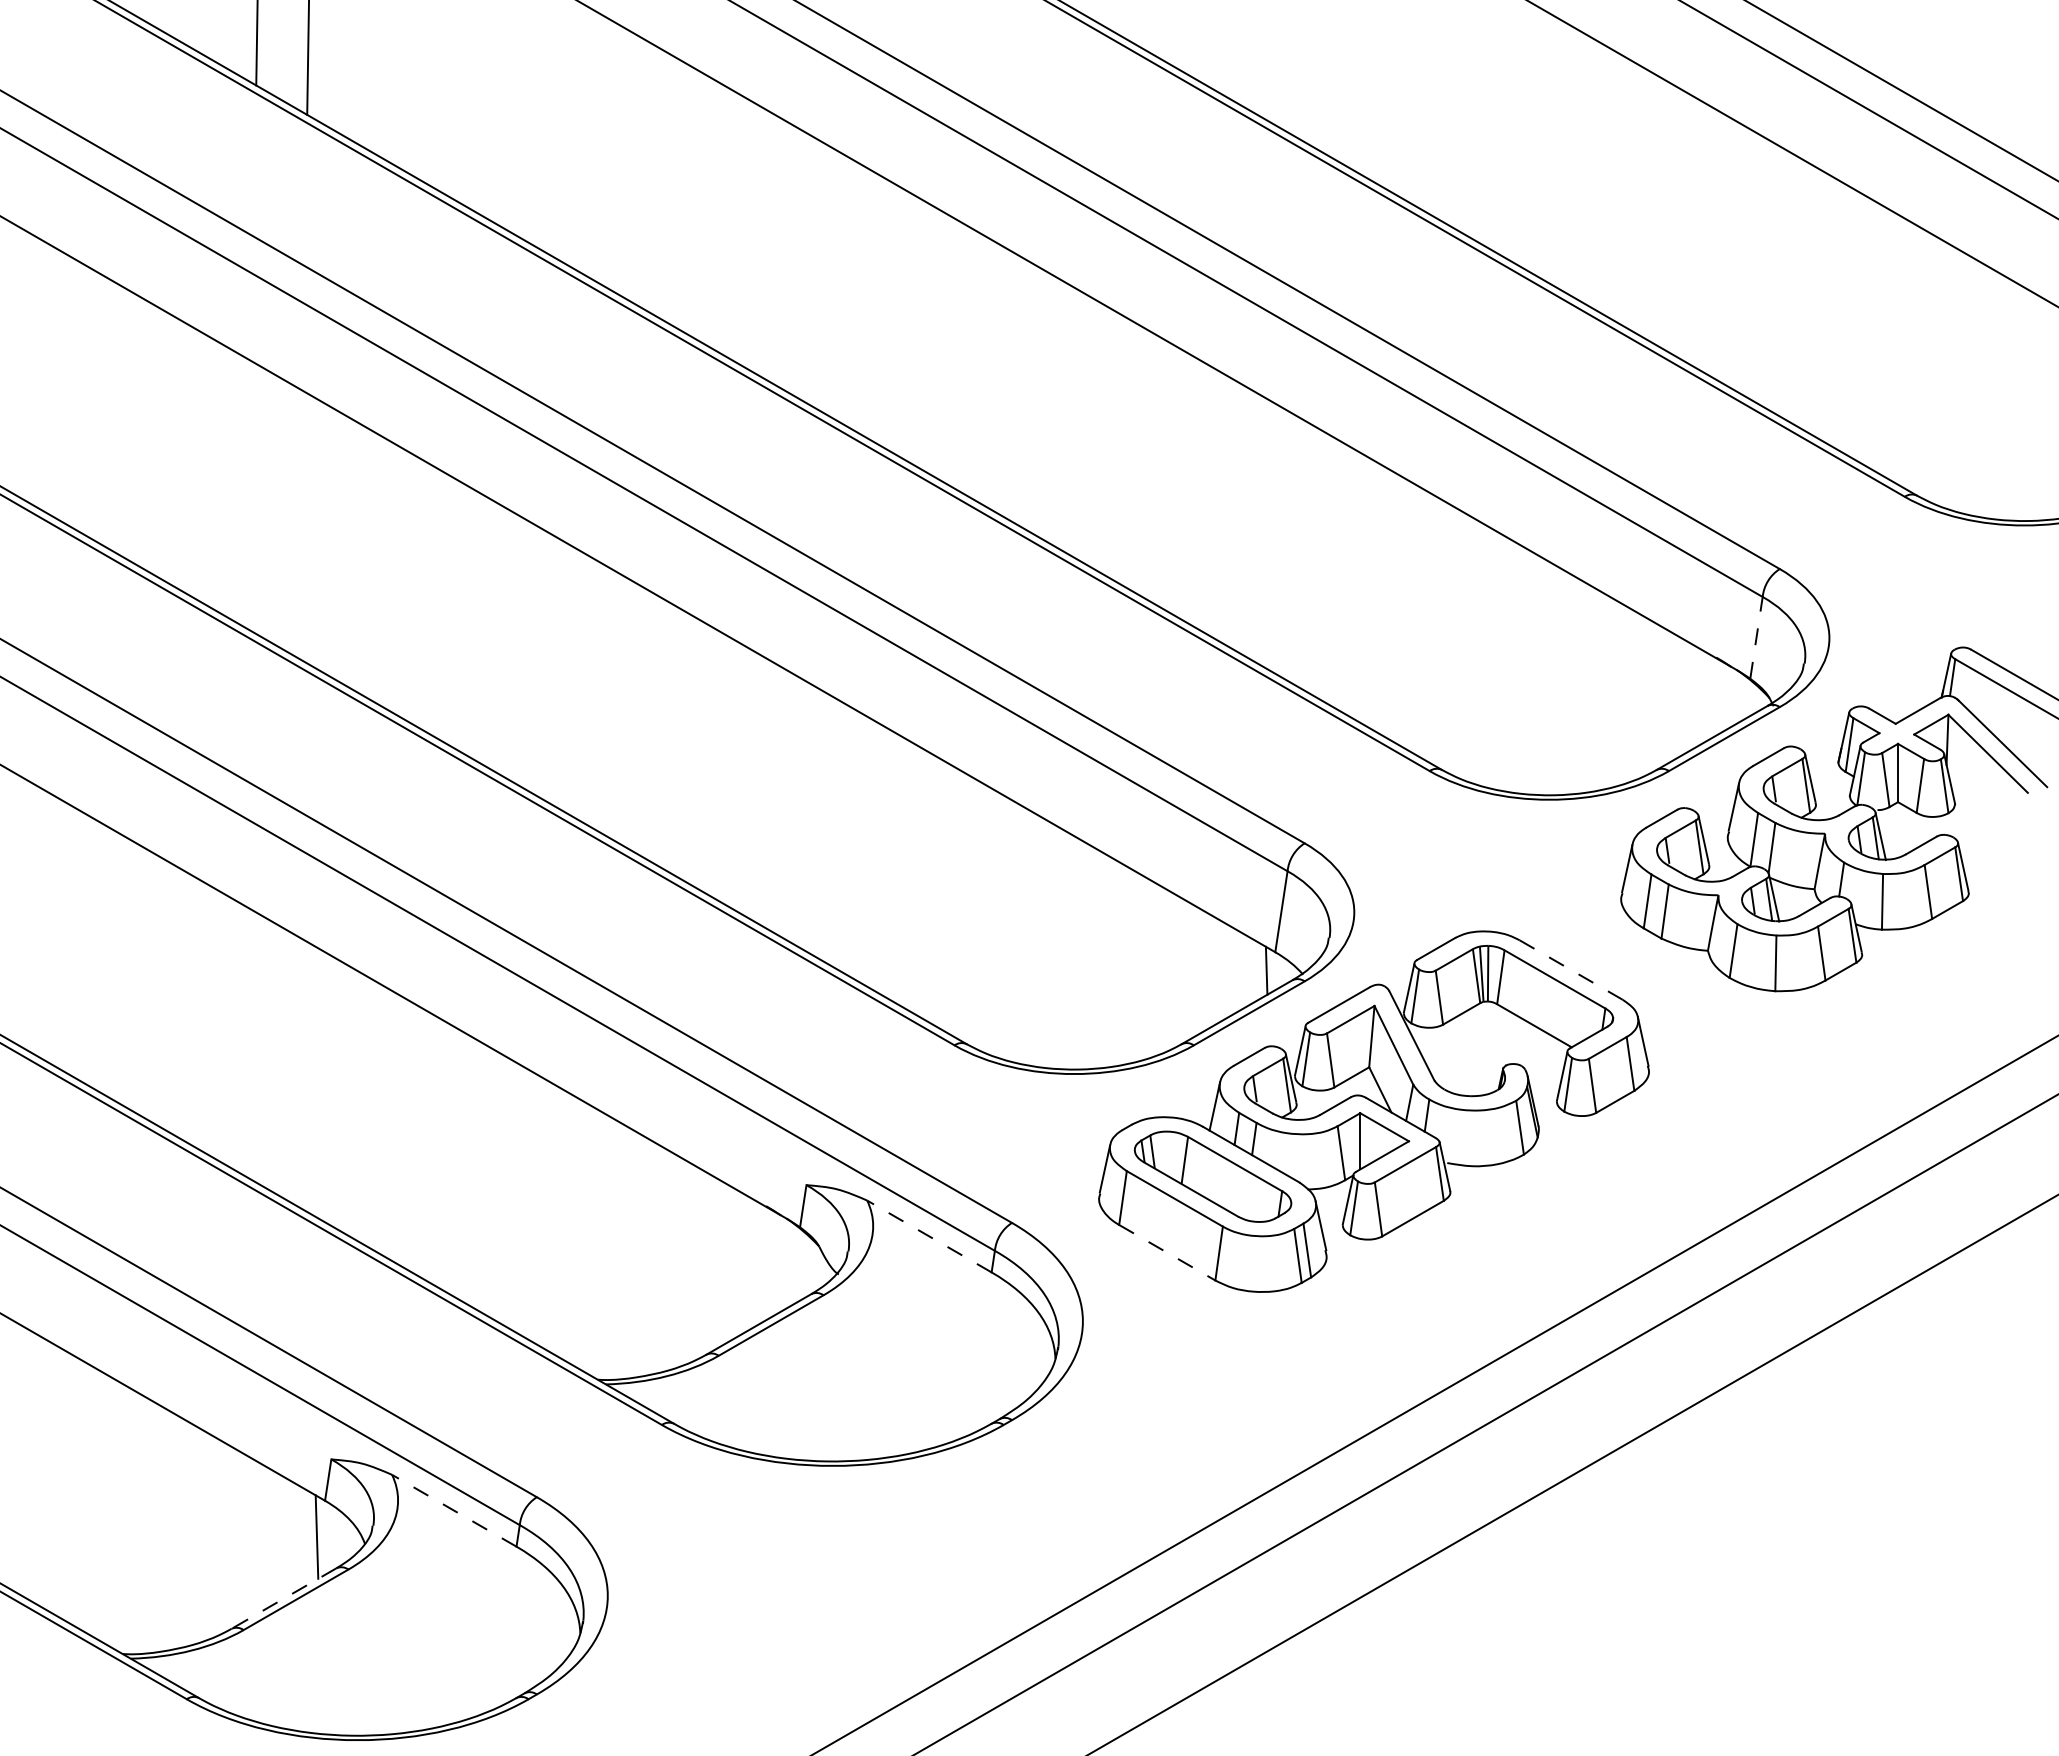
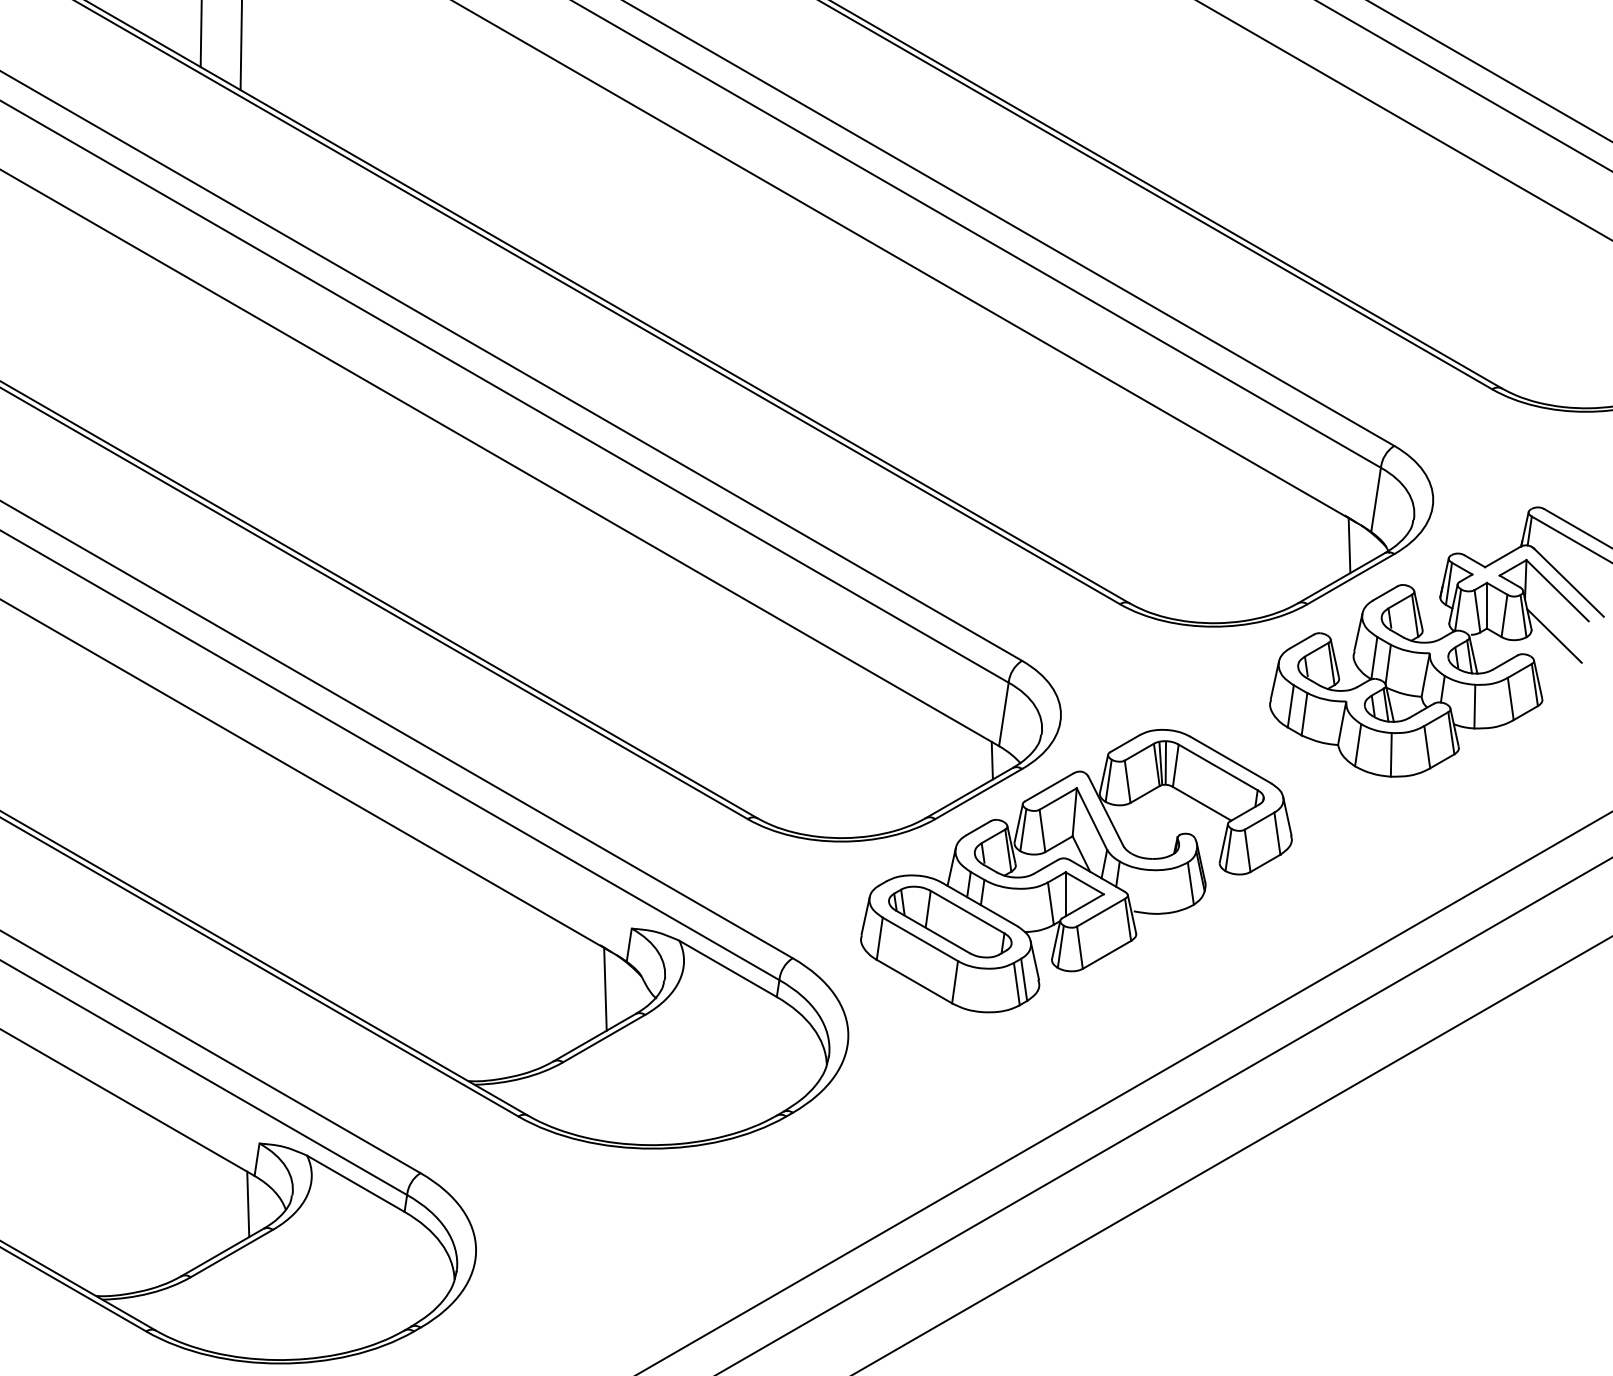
line: (1756, 637) -> (1376, 499), dashed -> solid
line: (1722, 696) -> (1349, 545), added
line: (1984, 811) -> (1554, 635), added
line: (1571, 970) -> (1231, 760), dashed -> solid
line: (929, 1236) -> (728, 968), dashed -> solid
line: (1167, 1252) -> (914, 981), dashed -> solid
line: (772, 1262) -> (605, 989), added
line: (454, 1510) -> (355, 1183), dashed -> solid
line: (283, 1598) -> (222, 1252), dashed -> solid

